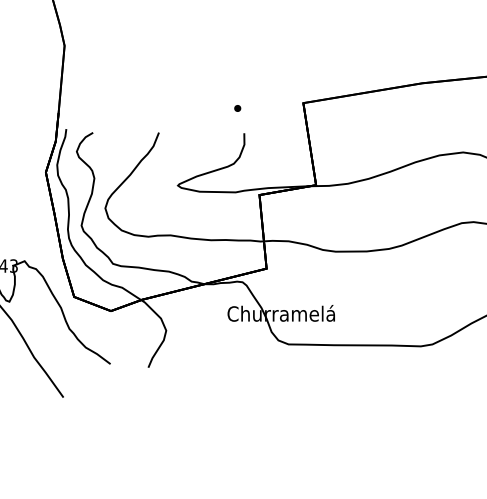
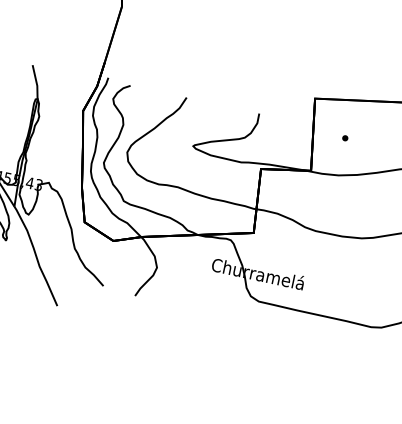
part: (237, 108) -> (345, 138), moved

